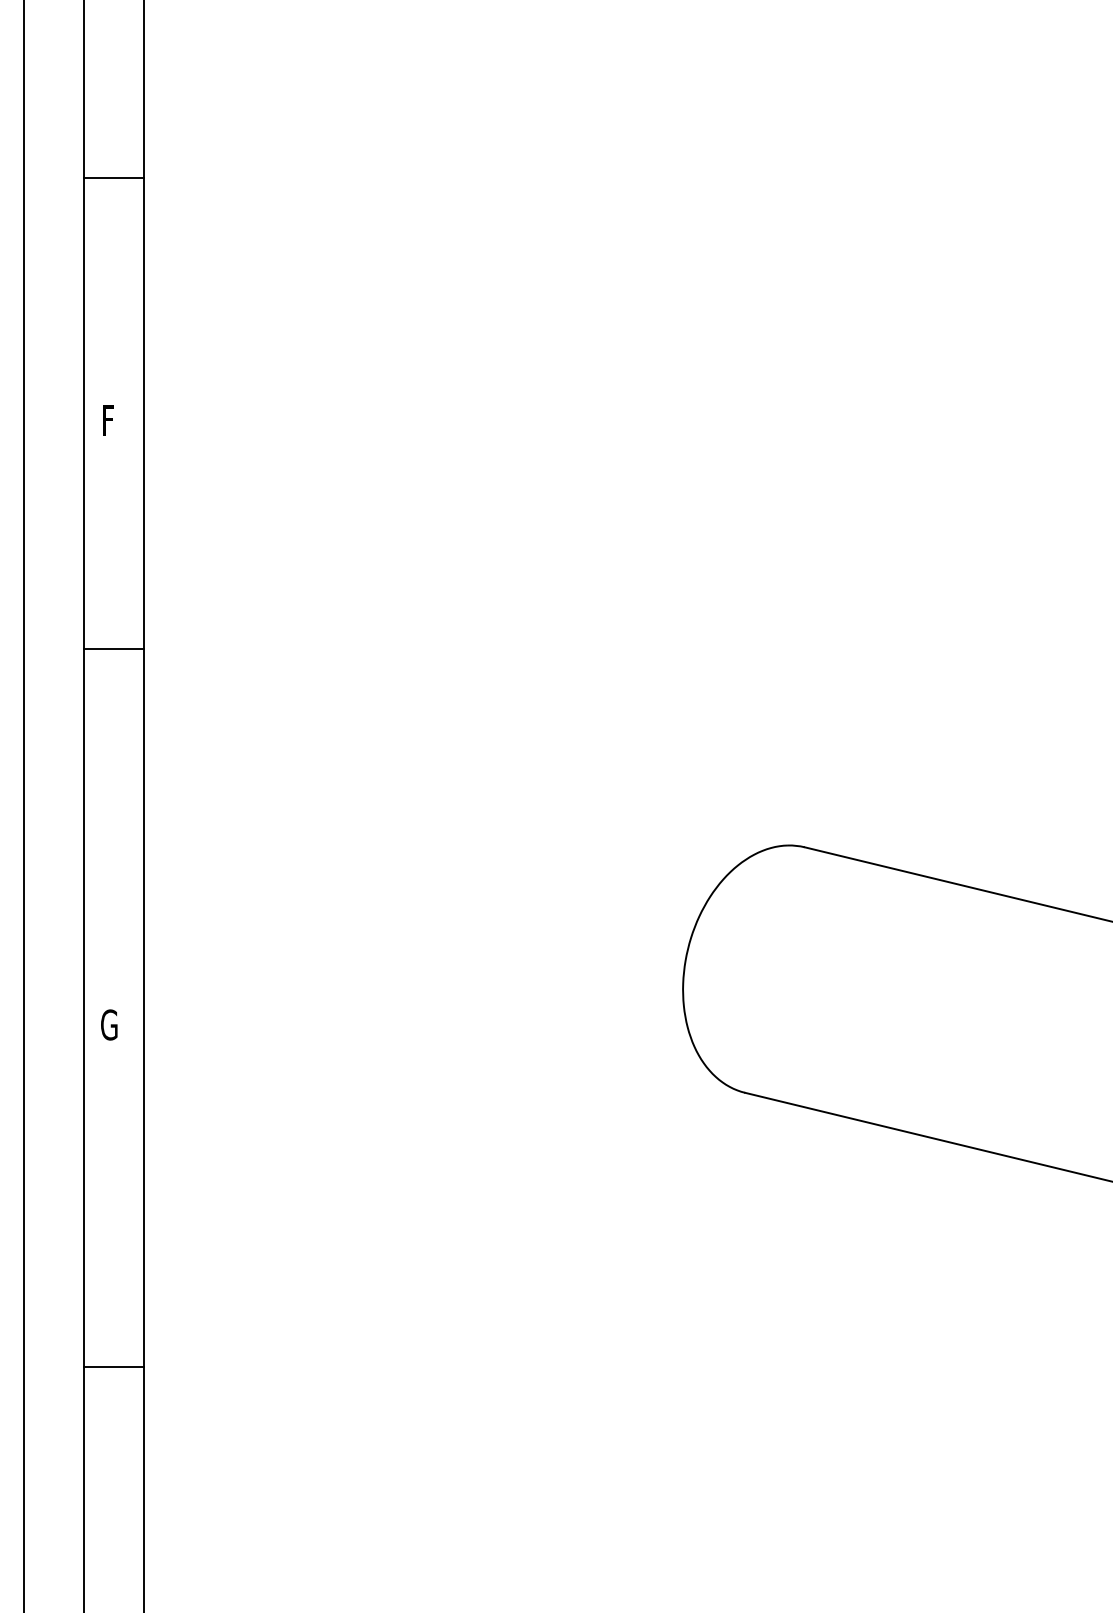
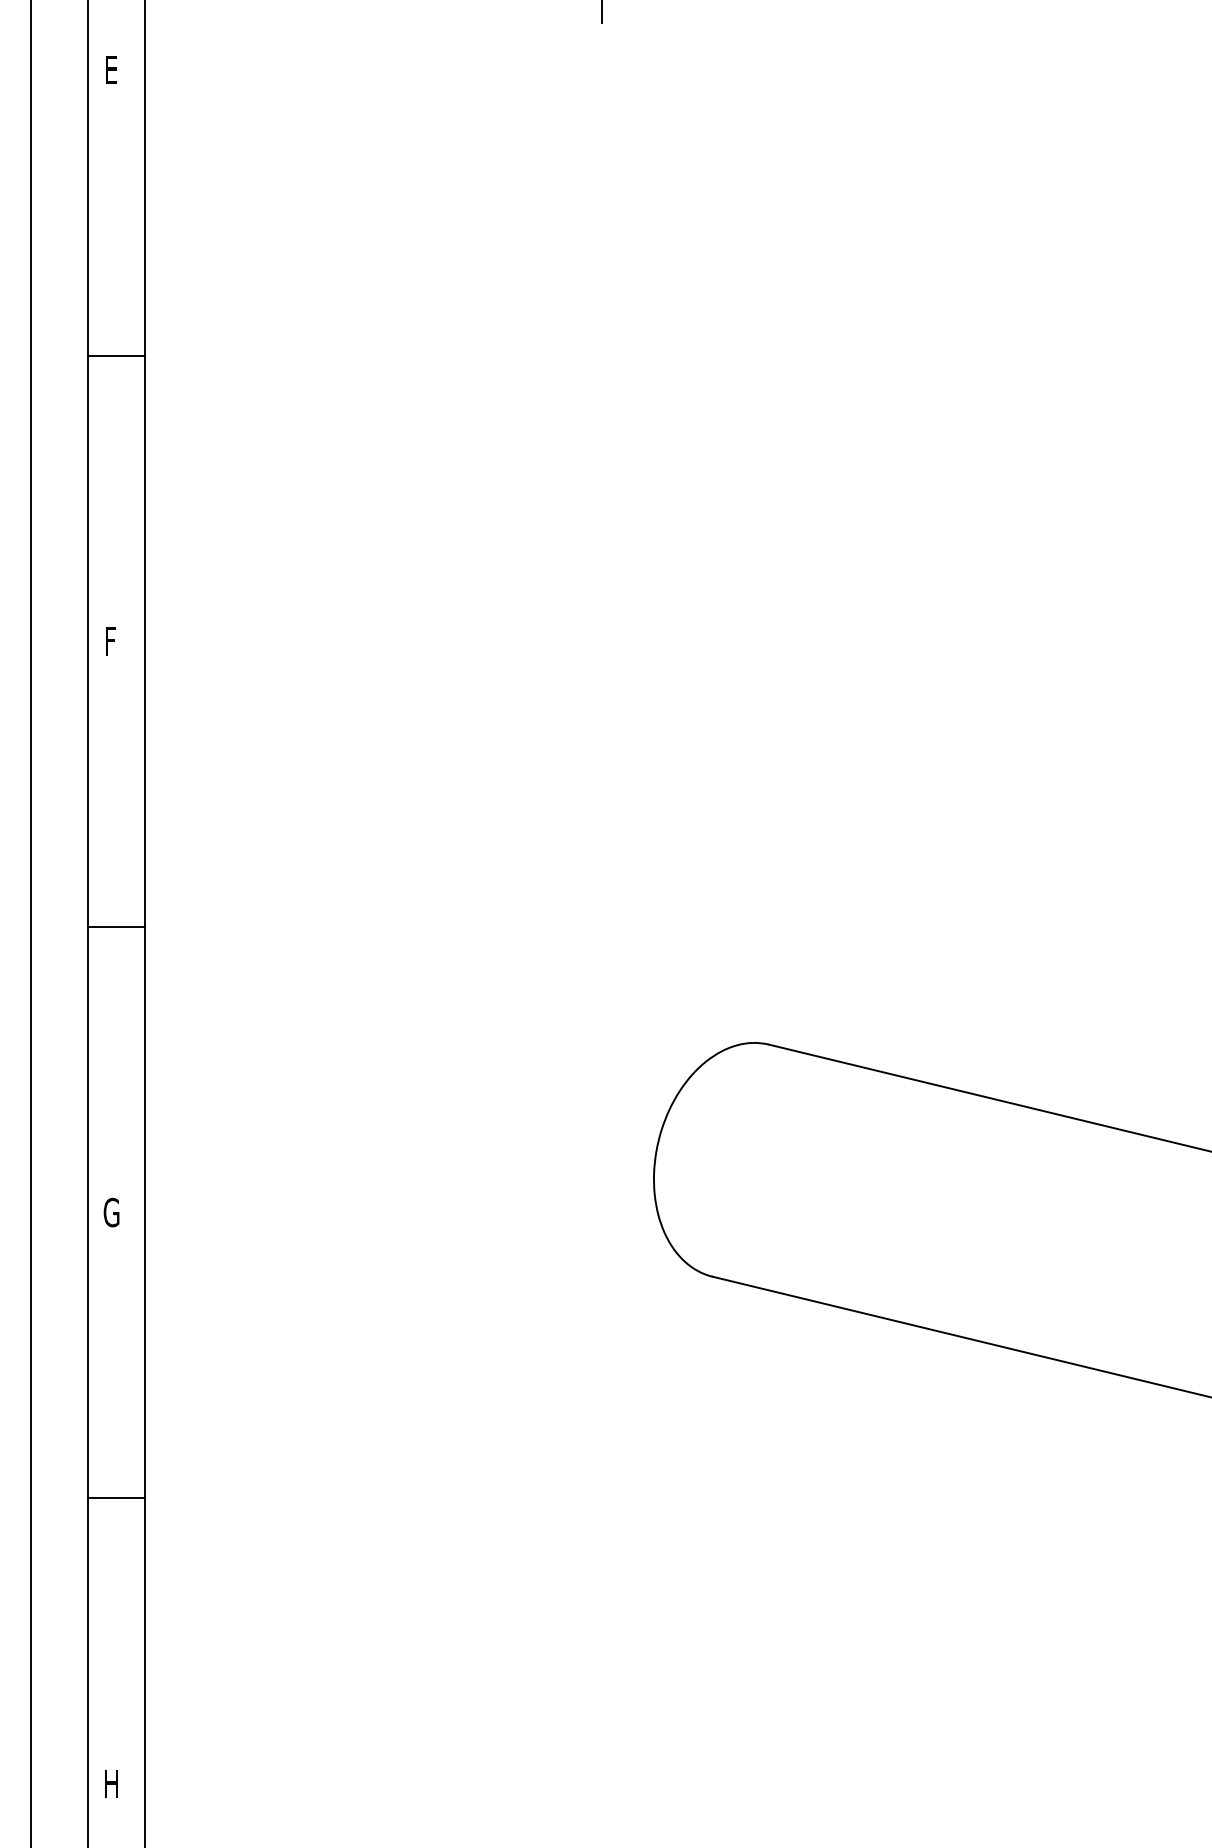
line: (113, 177) -> (115, 355), moved
line: (113, 648) -> (115, 926), moved
line: (113, 1367) -> (115, 1498), moved

